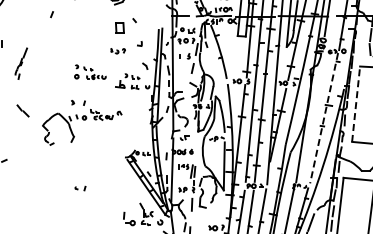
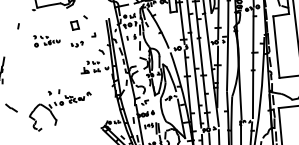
part: (90, 71) -> (46, 38), moved
line: (356, 104) -> (276, 47), dashed -> solid
line: (324, 118) -> (253, 63), dashed -> solid

